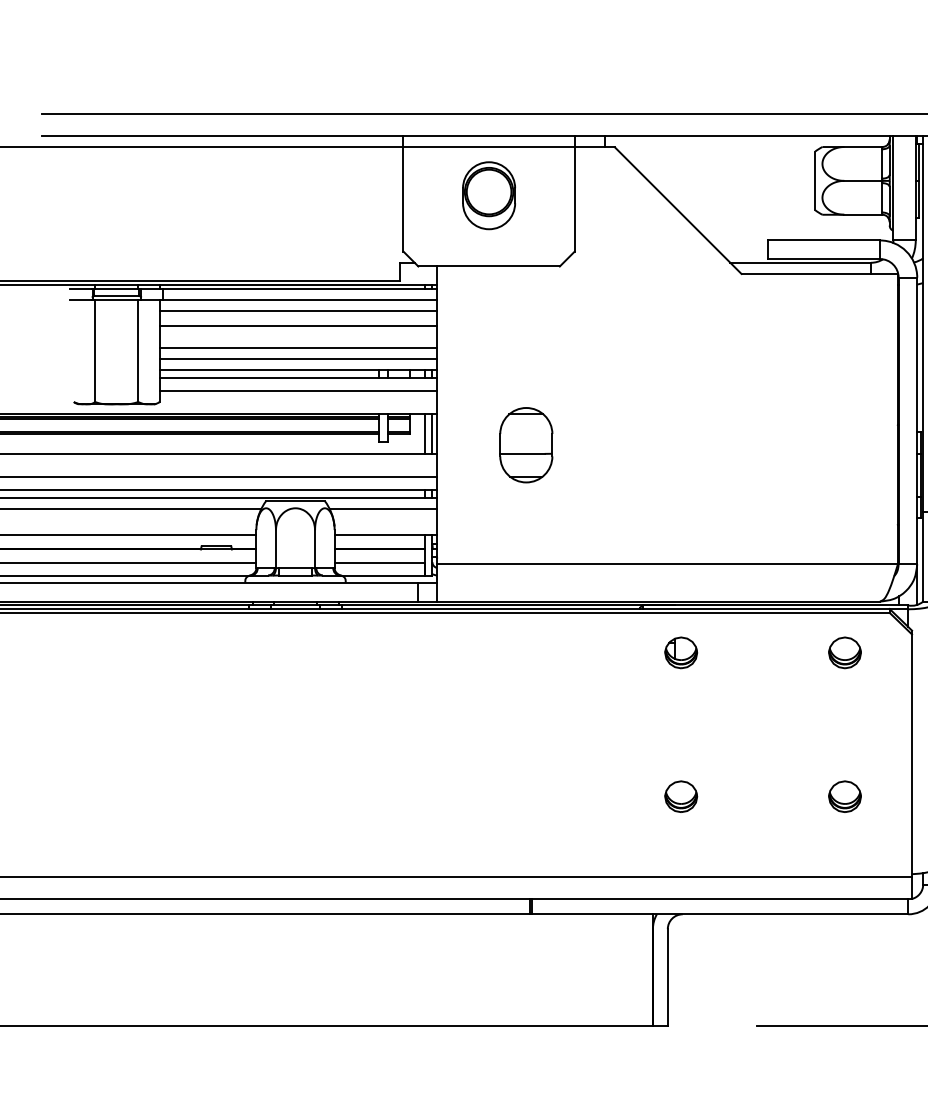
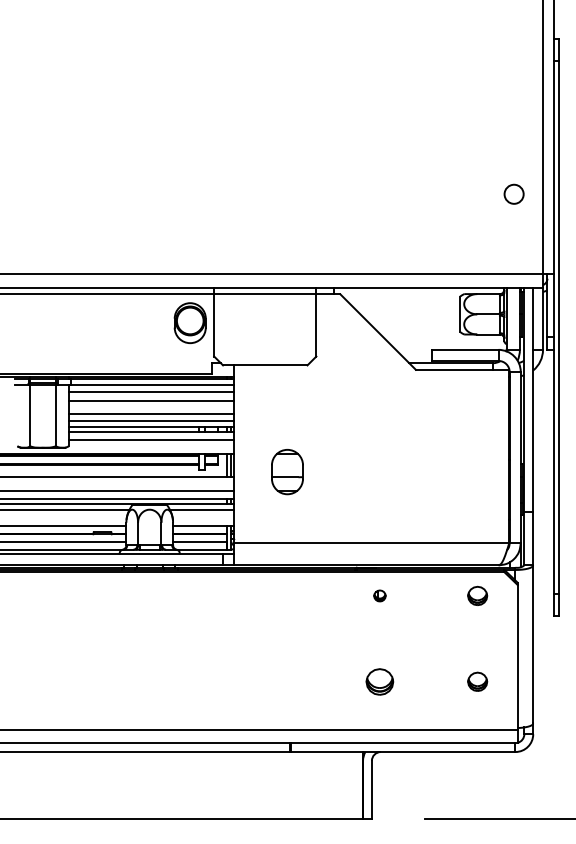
part: (487, 196) -> (189, 323), moved
part: (680, 652) -> (379, 595), size x0.6
part: (680, 796) -> (379, 681), size x1.4

